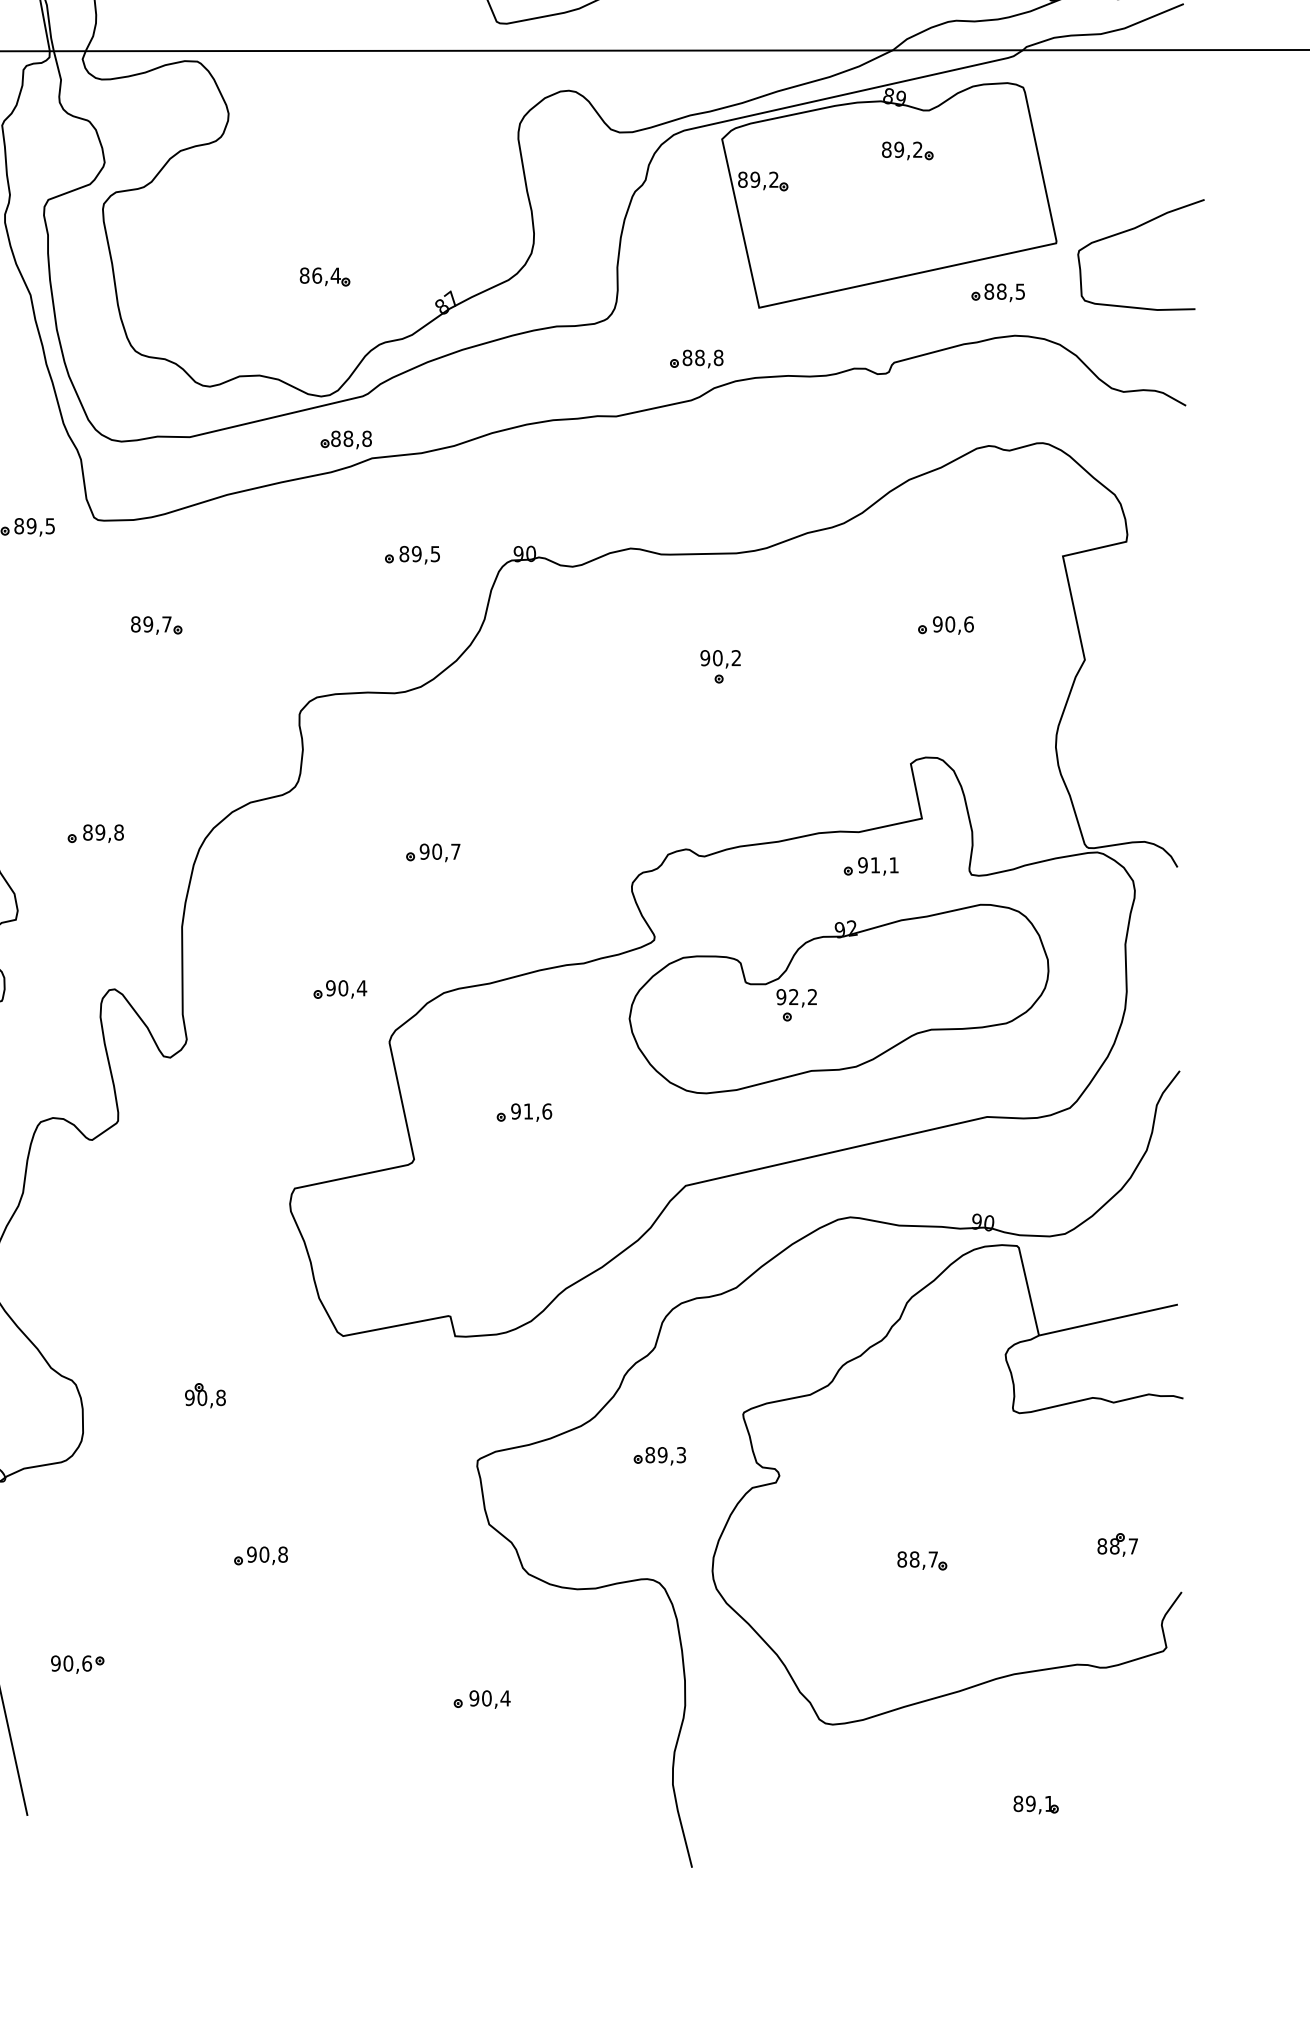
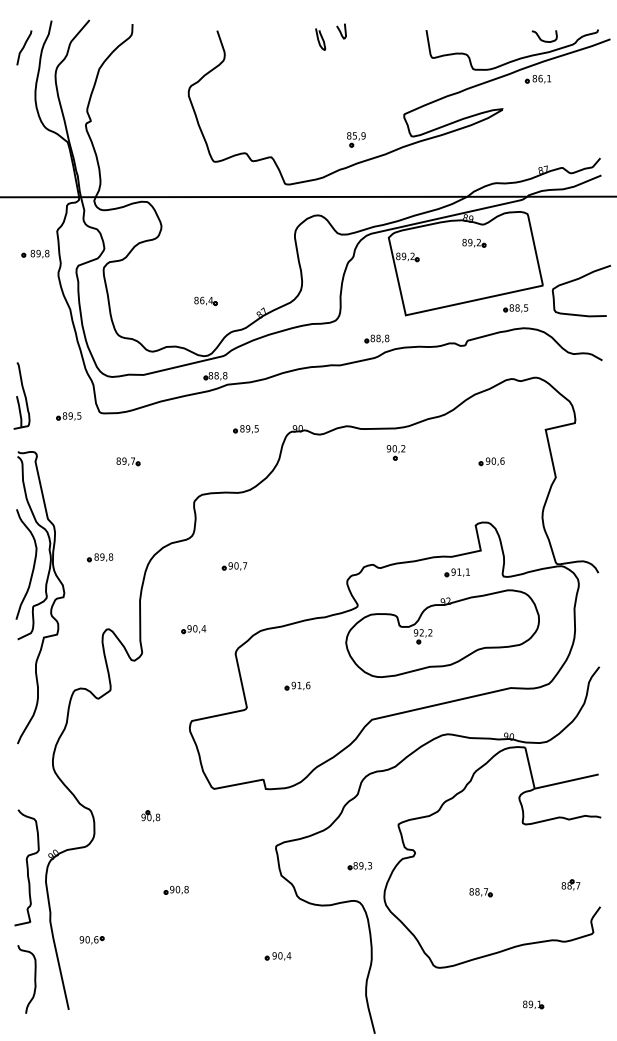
part: (719, 666) -> (395, 452), moved
part: (432, 853) -> (234, 566), moved
part: (339, 989) -> (193, 629), moved
part: (658, 1456) -> (359, 866), moved

